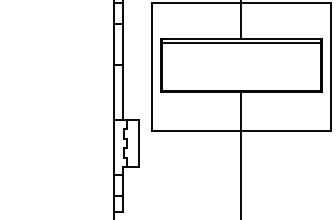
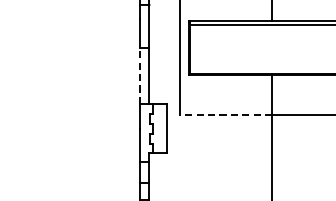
line: (113, 92) -> (139, 75), solid -> dashed
line: (196, 130) -> (225, 115), solid -> dashed

